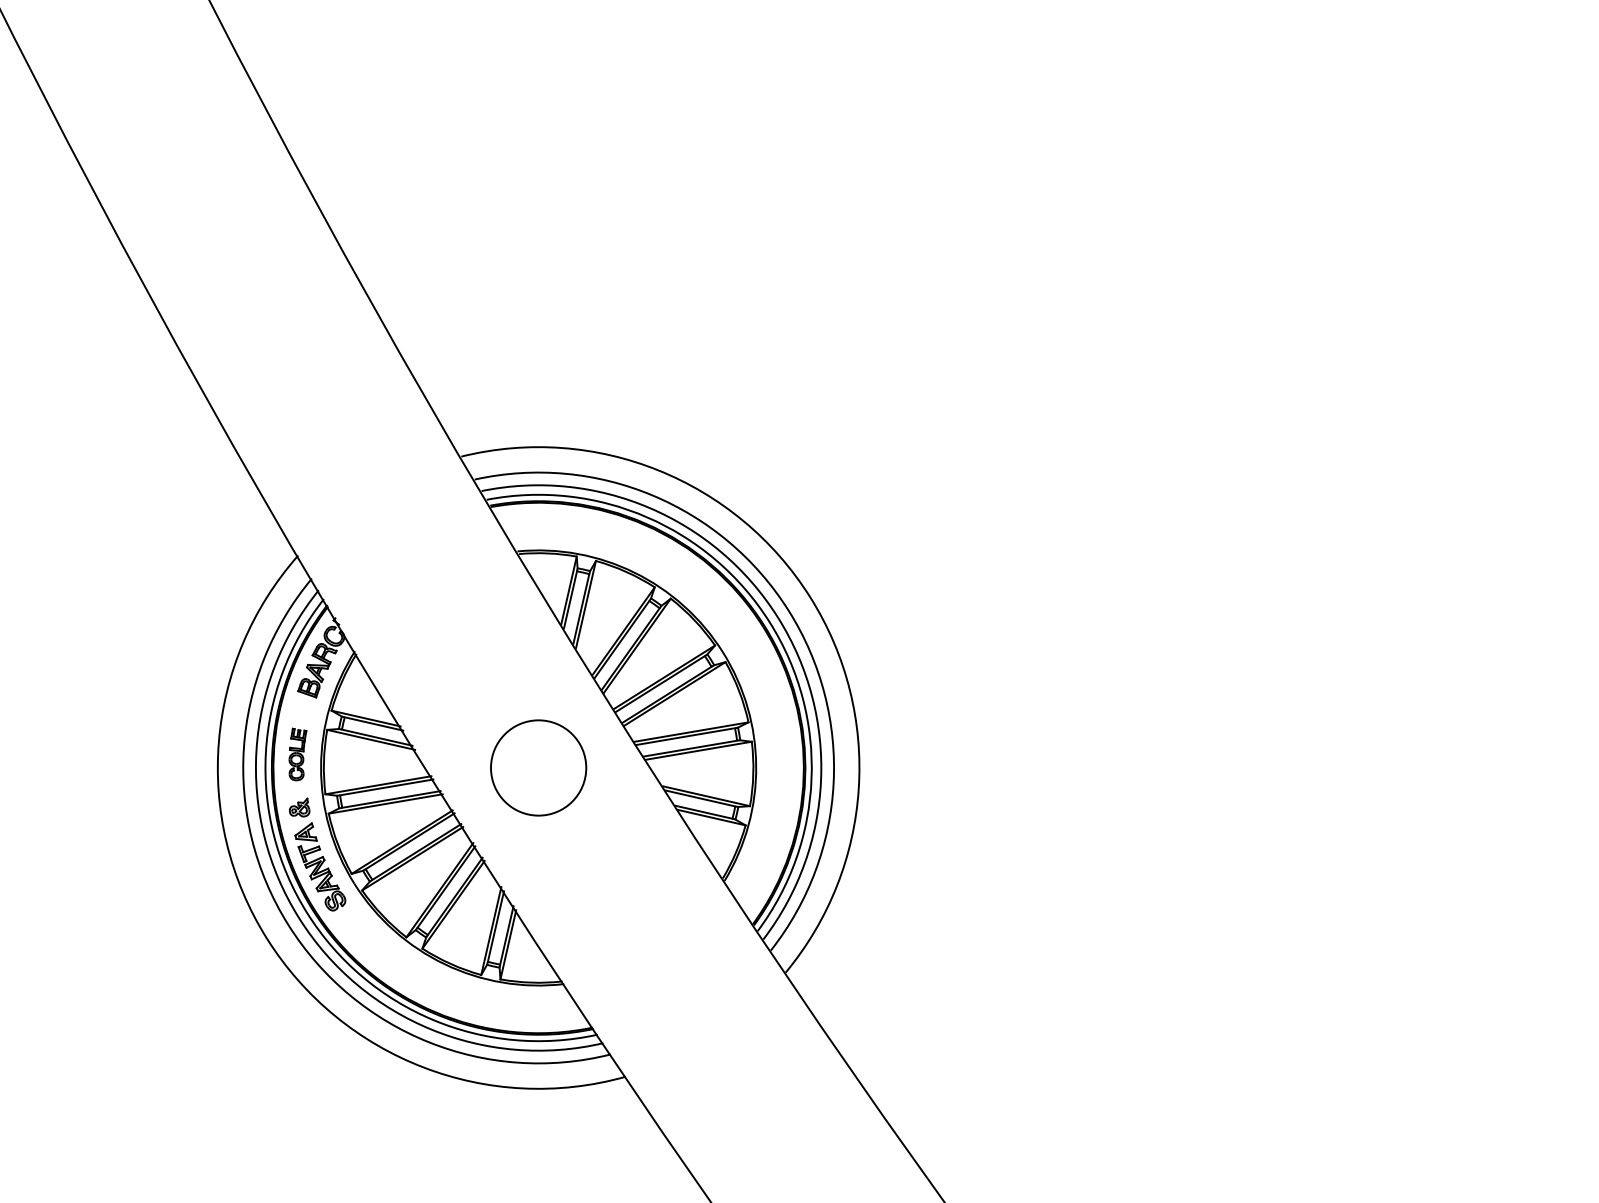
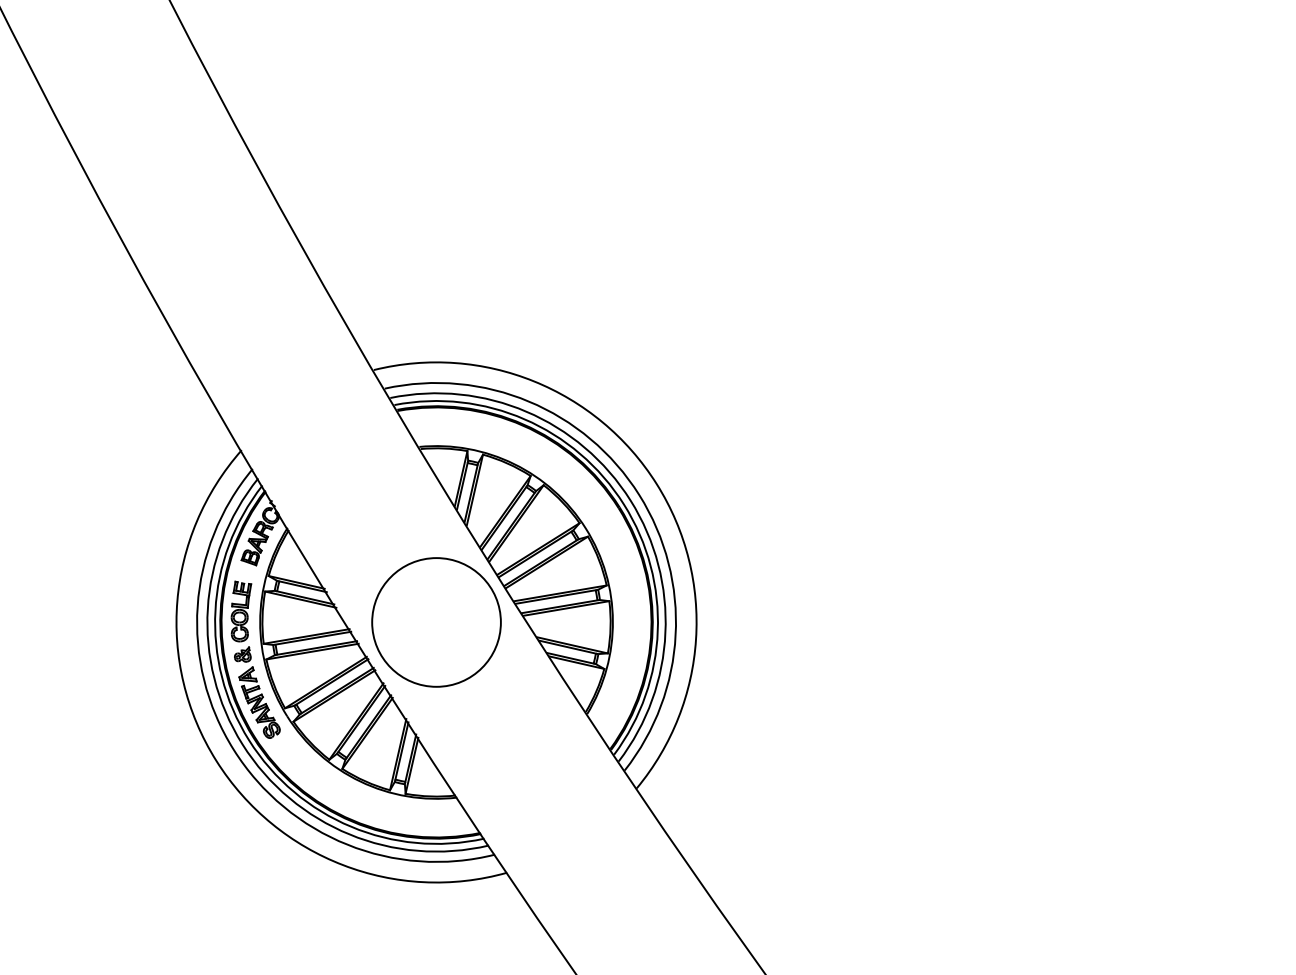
part: (297, 754) -> (241, 611), size x1.43
circle: (538, 767) -> (436, 622), size x1.67

